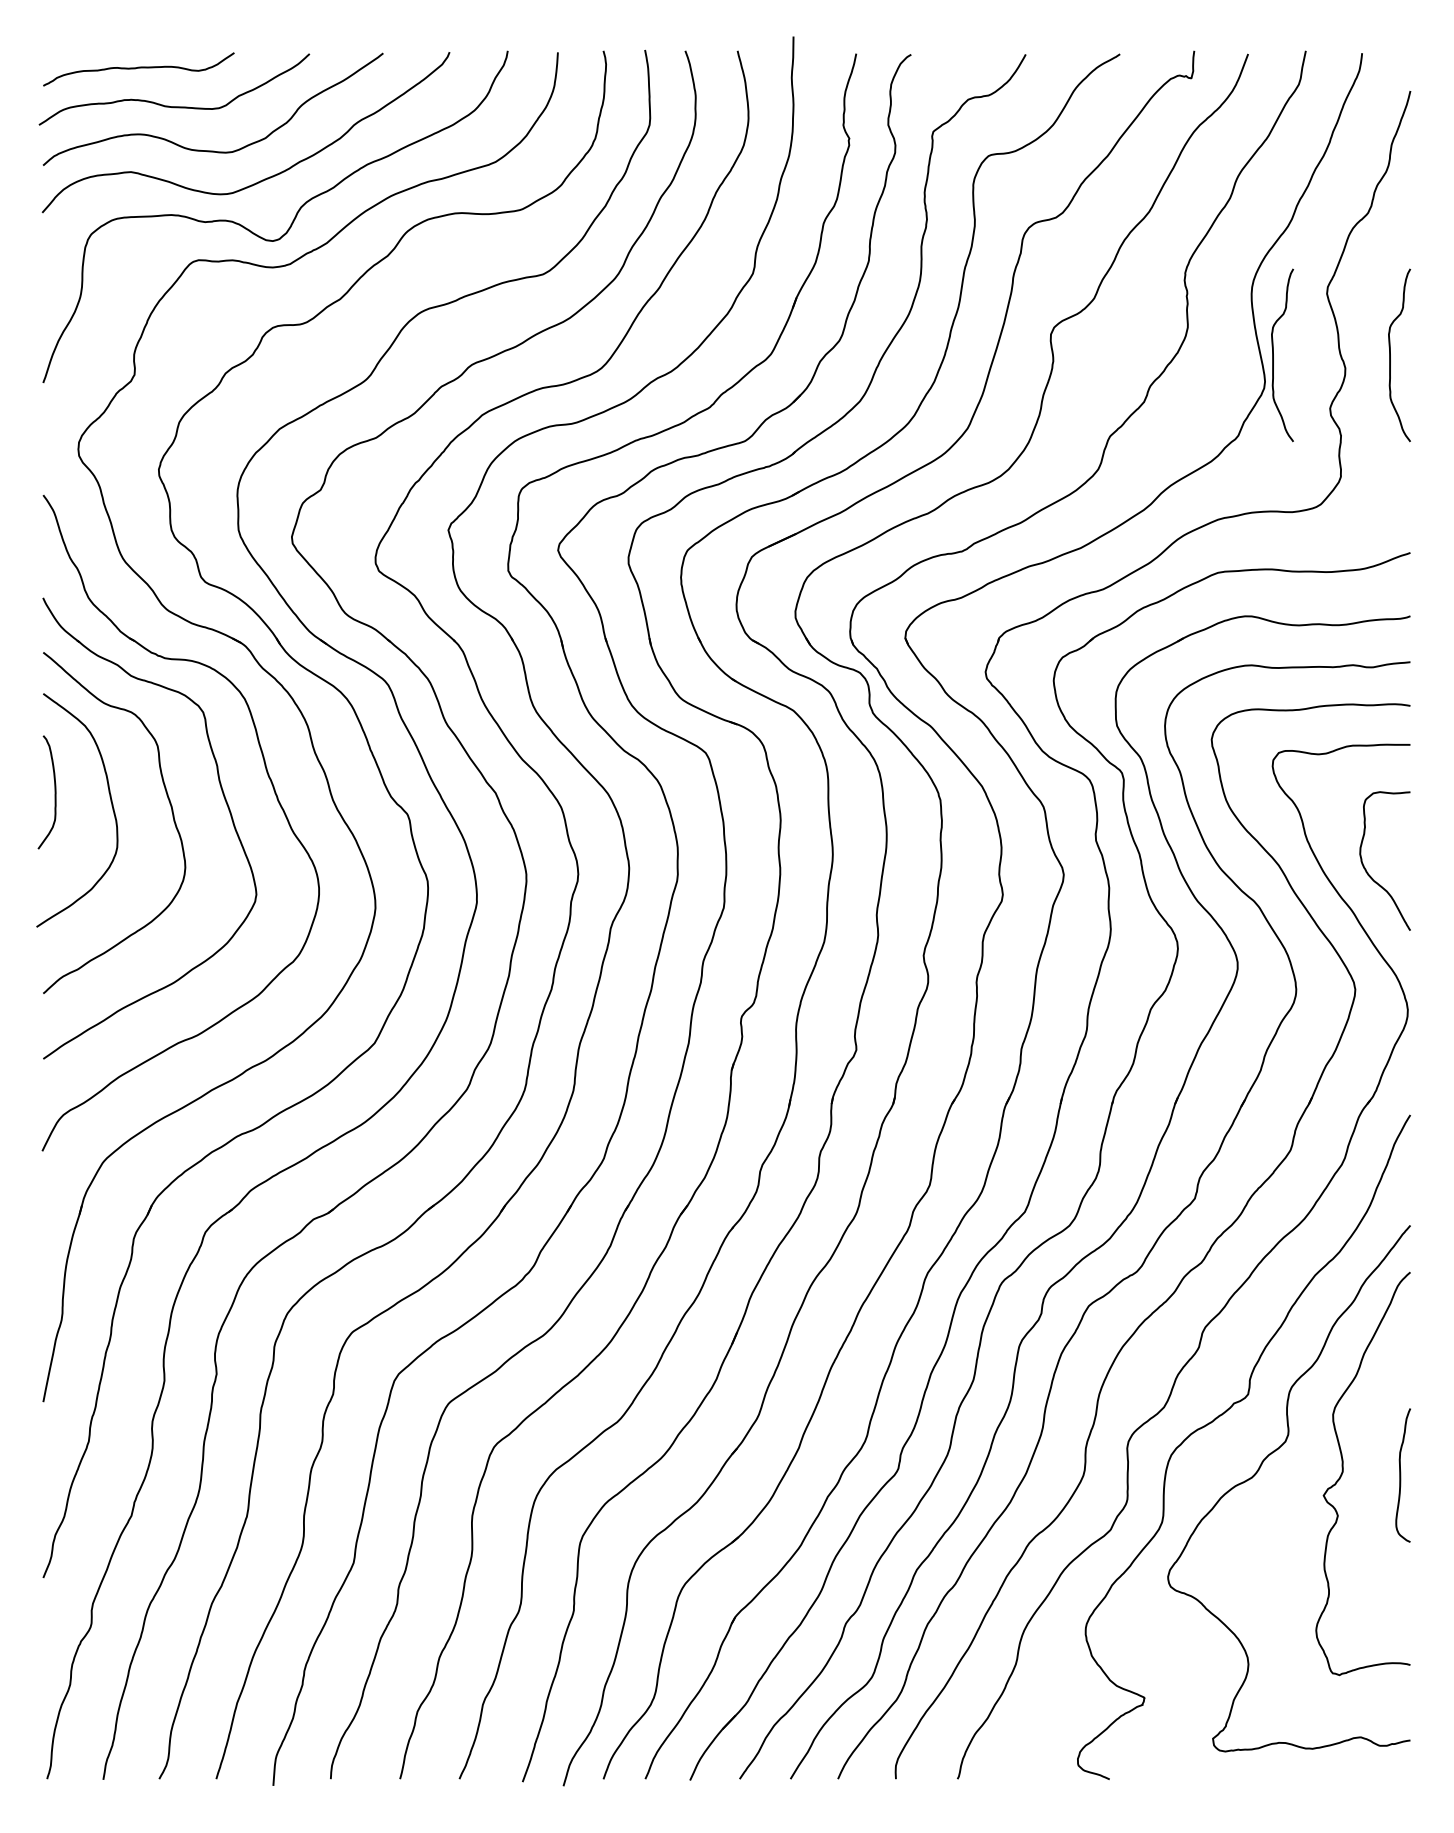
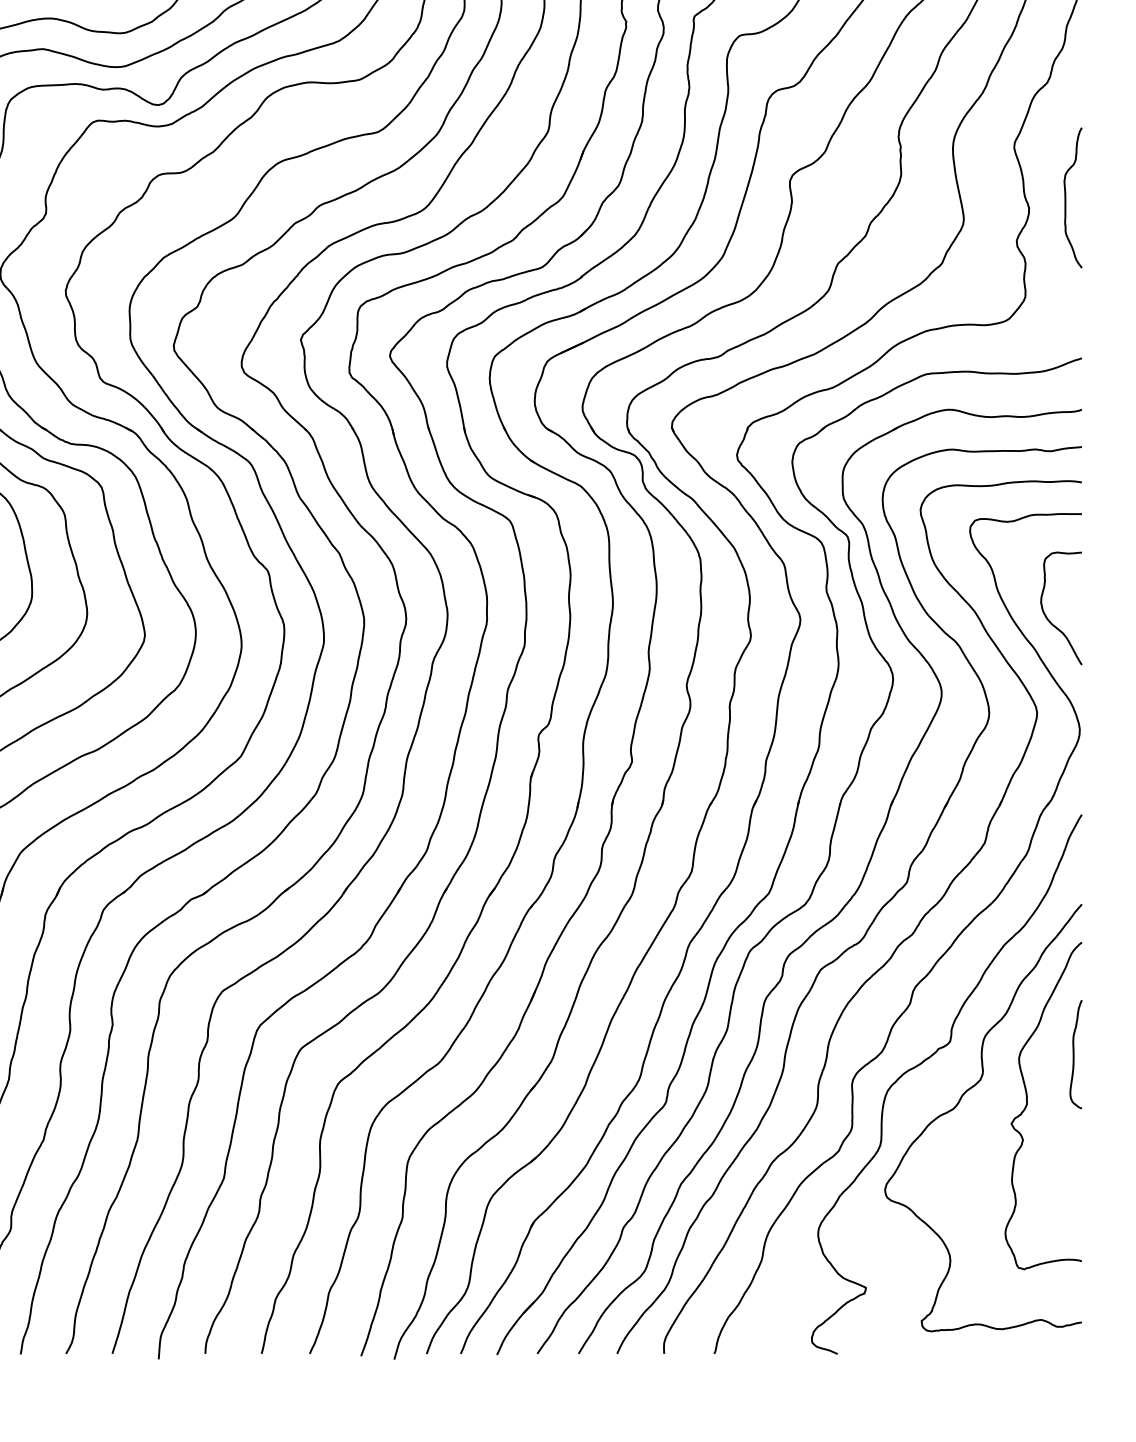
curve: (1273, 355) -> (970, 198), removed
curve: (1401, 1475) -> (1074, 1054), moved

